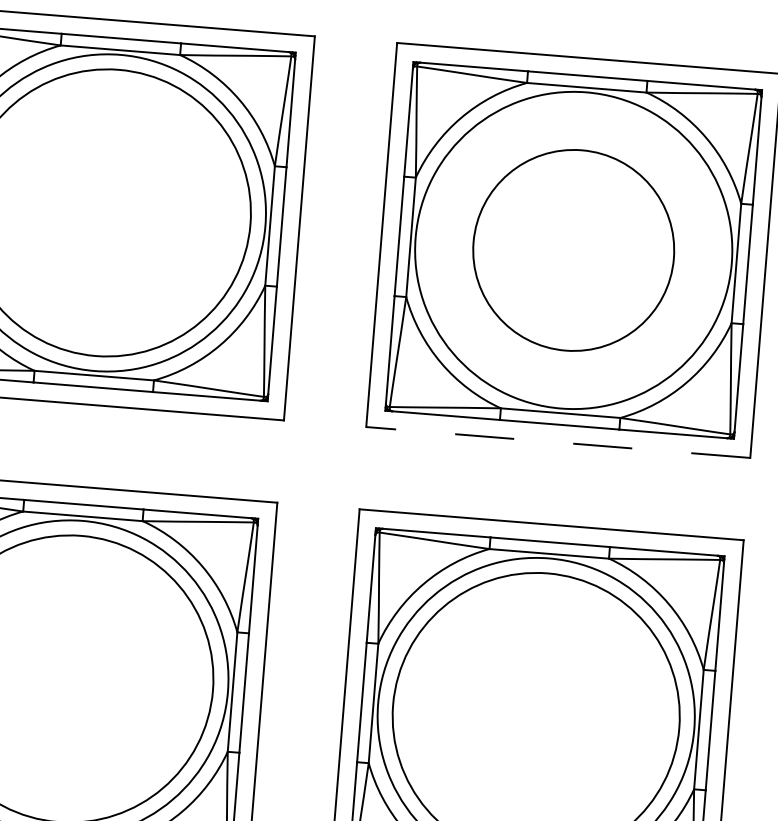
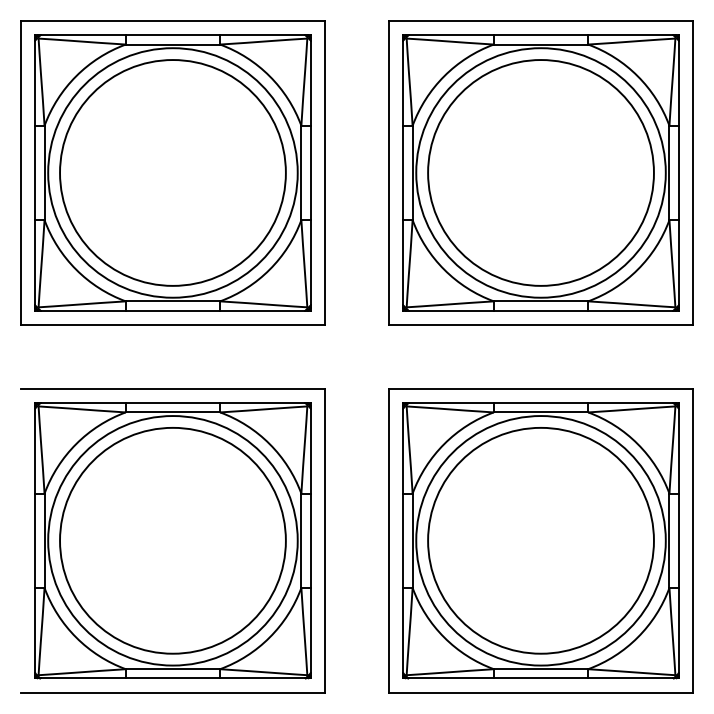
circle: (573, 249) -> (540, 172), size x1.43
line: (558, 442) -> (541, 324), dashed -> solid

